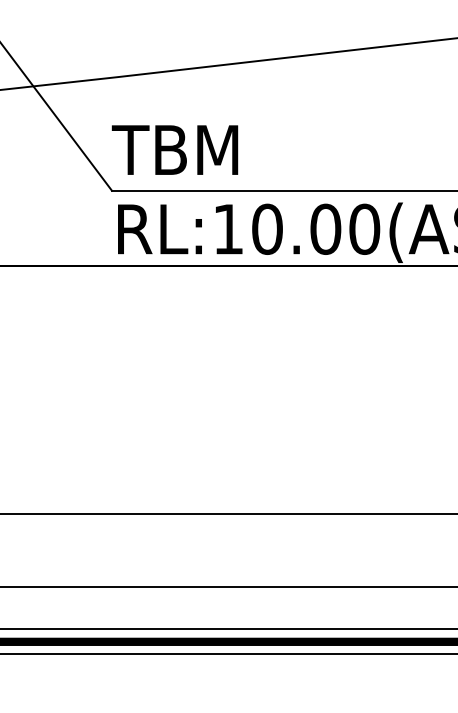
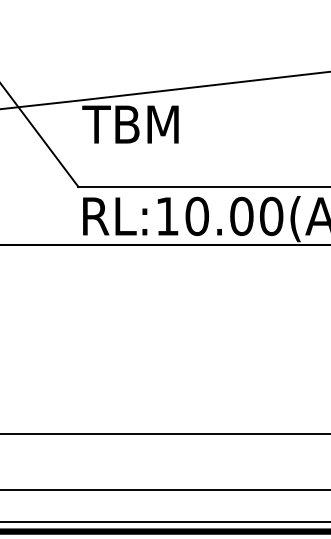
text: (174, 149) -> (130, 124), moved

